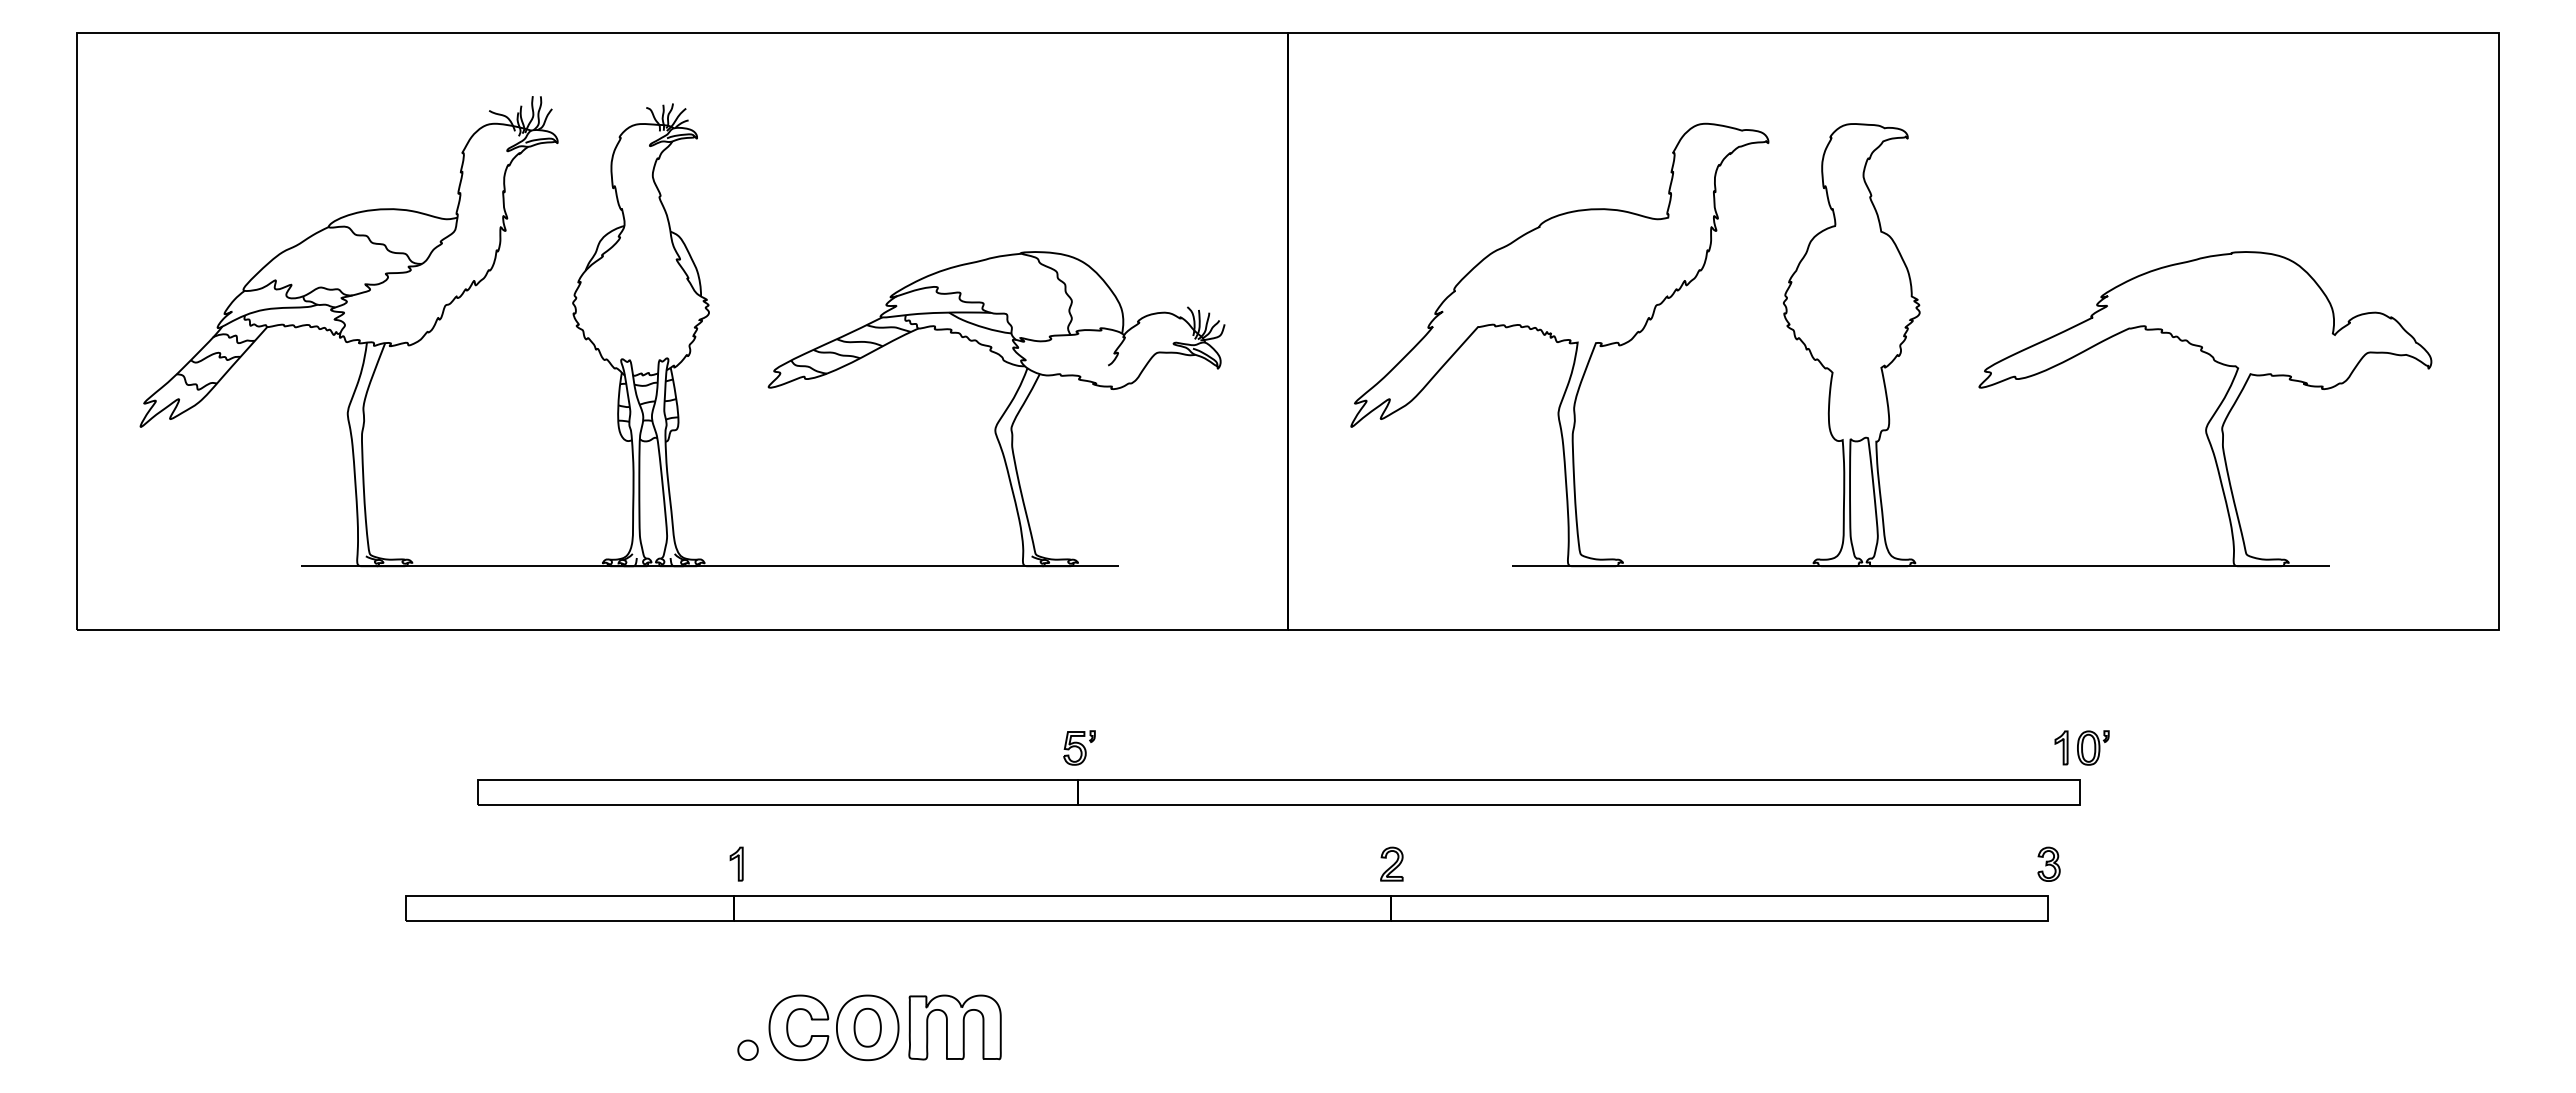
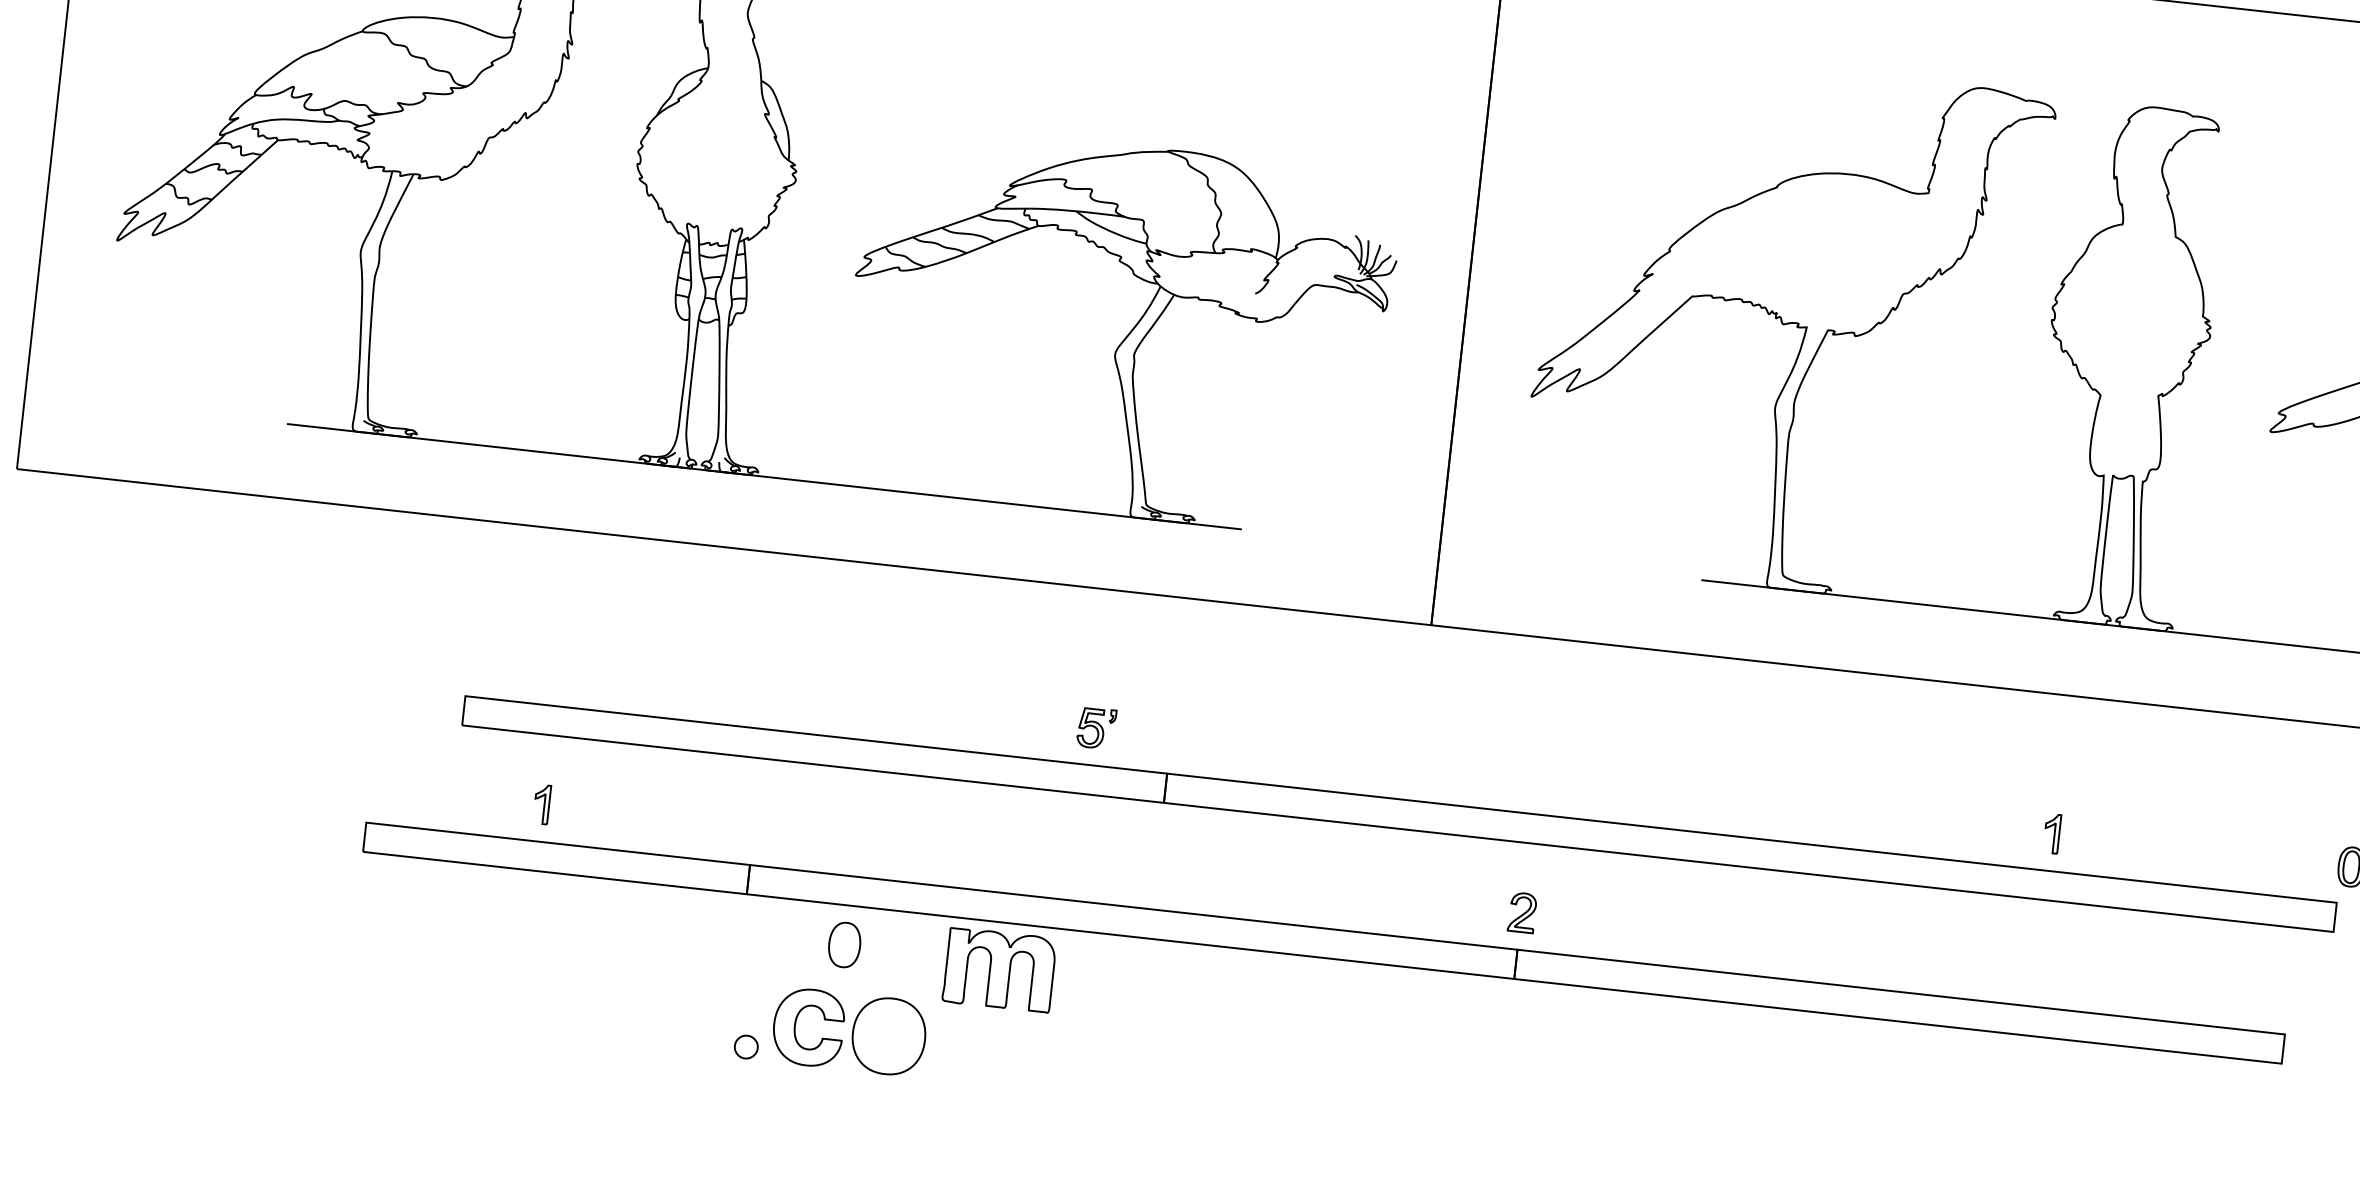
part: (1079, 747) -> (1096, 727), moved
part: (2061, 747) -> (2052, 833), moved
part: (736, 863) -> (541, 803), moved
part: (2048, 863) -> (2289, 996), removed
part: (867, 1027) -> (844, 944), moved
part: (954, 1027) -> (998, 970), moved

